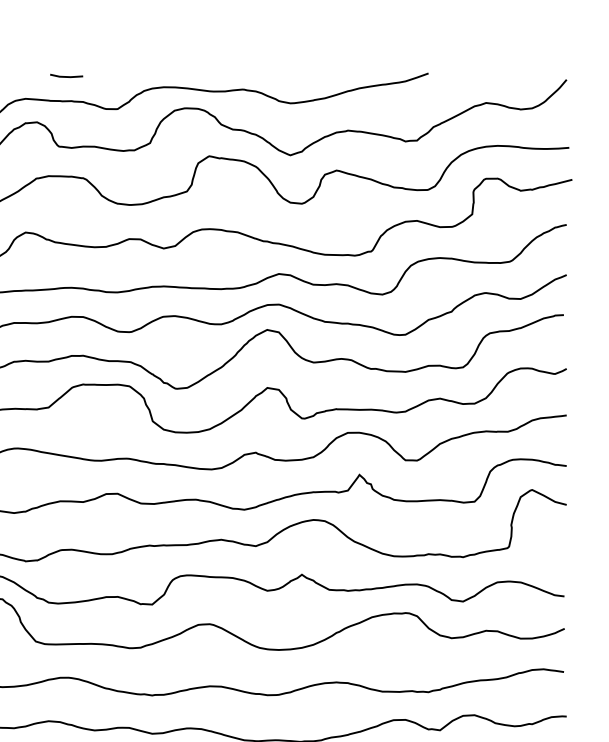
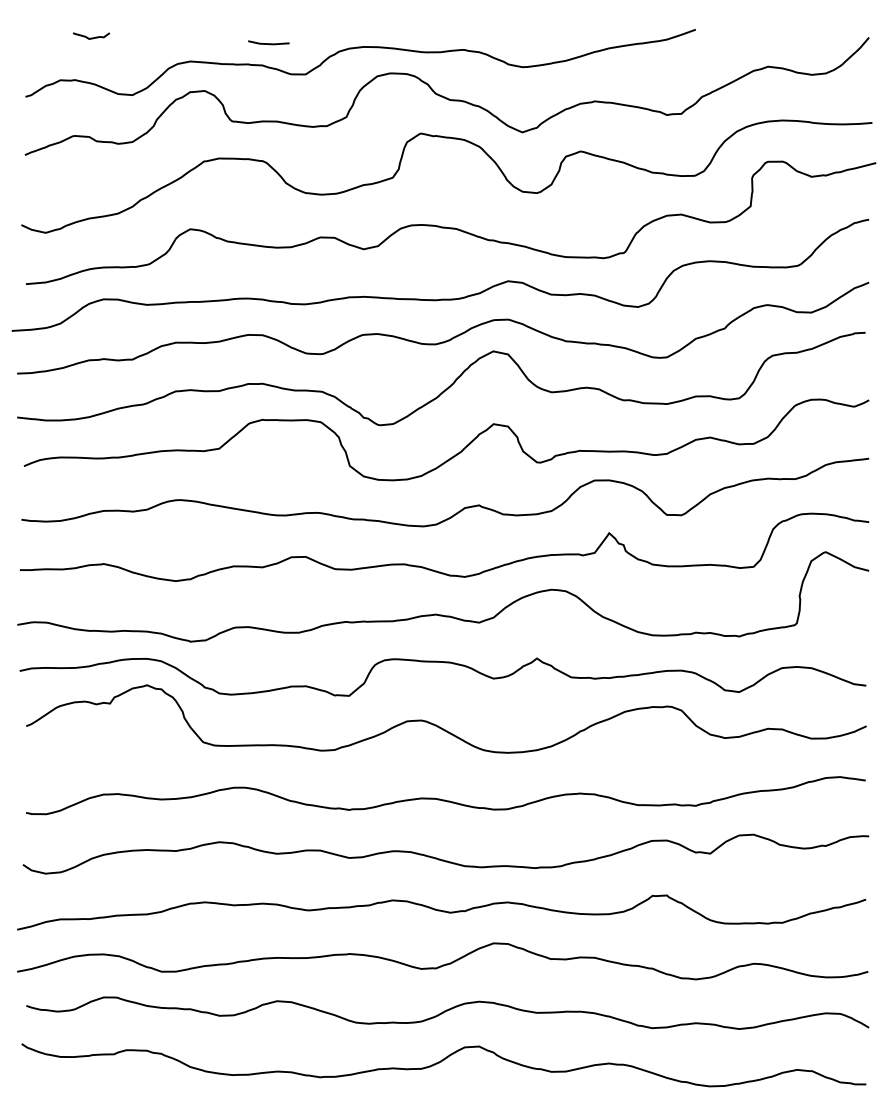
line: (66, 76) -> (268, 43), moved

